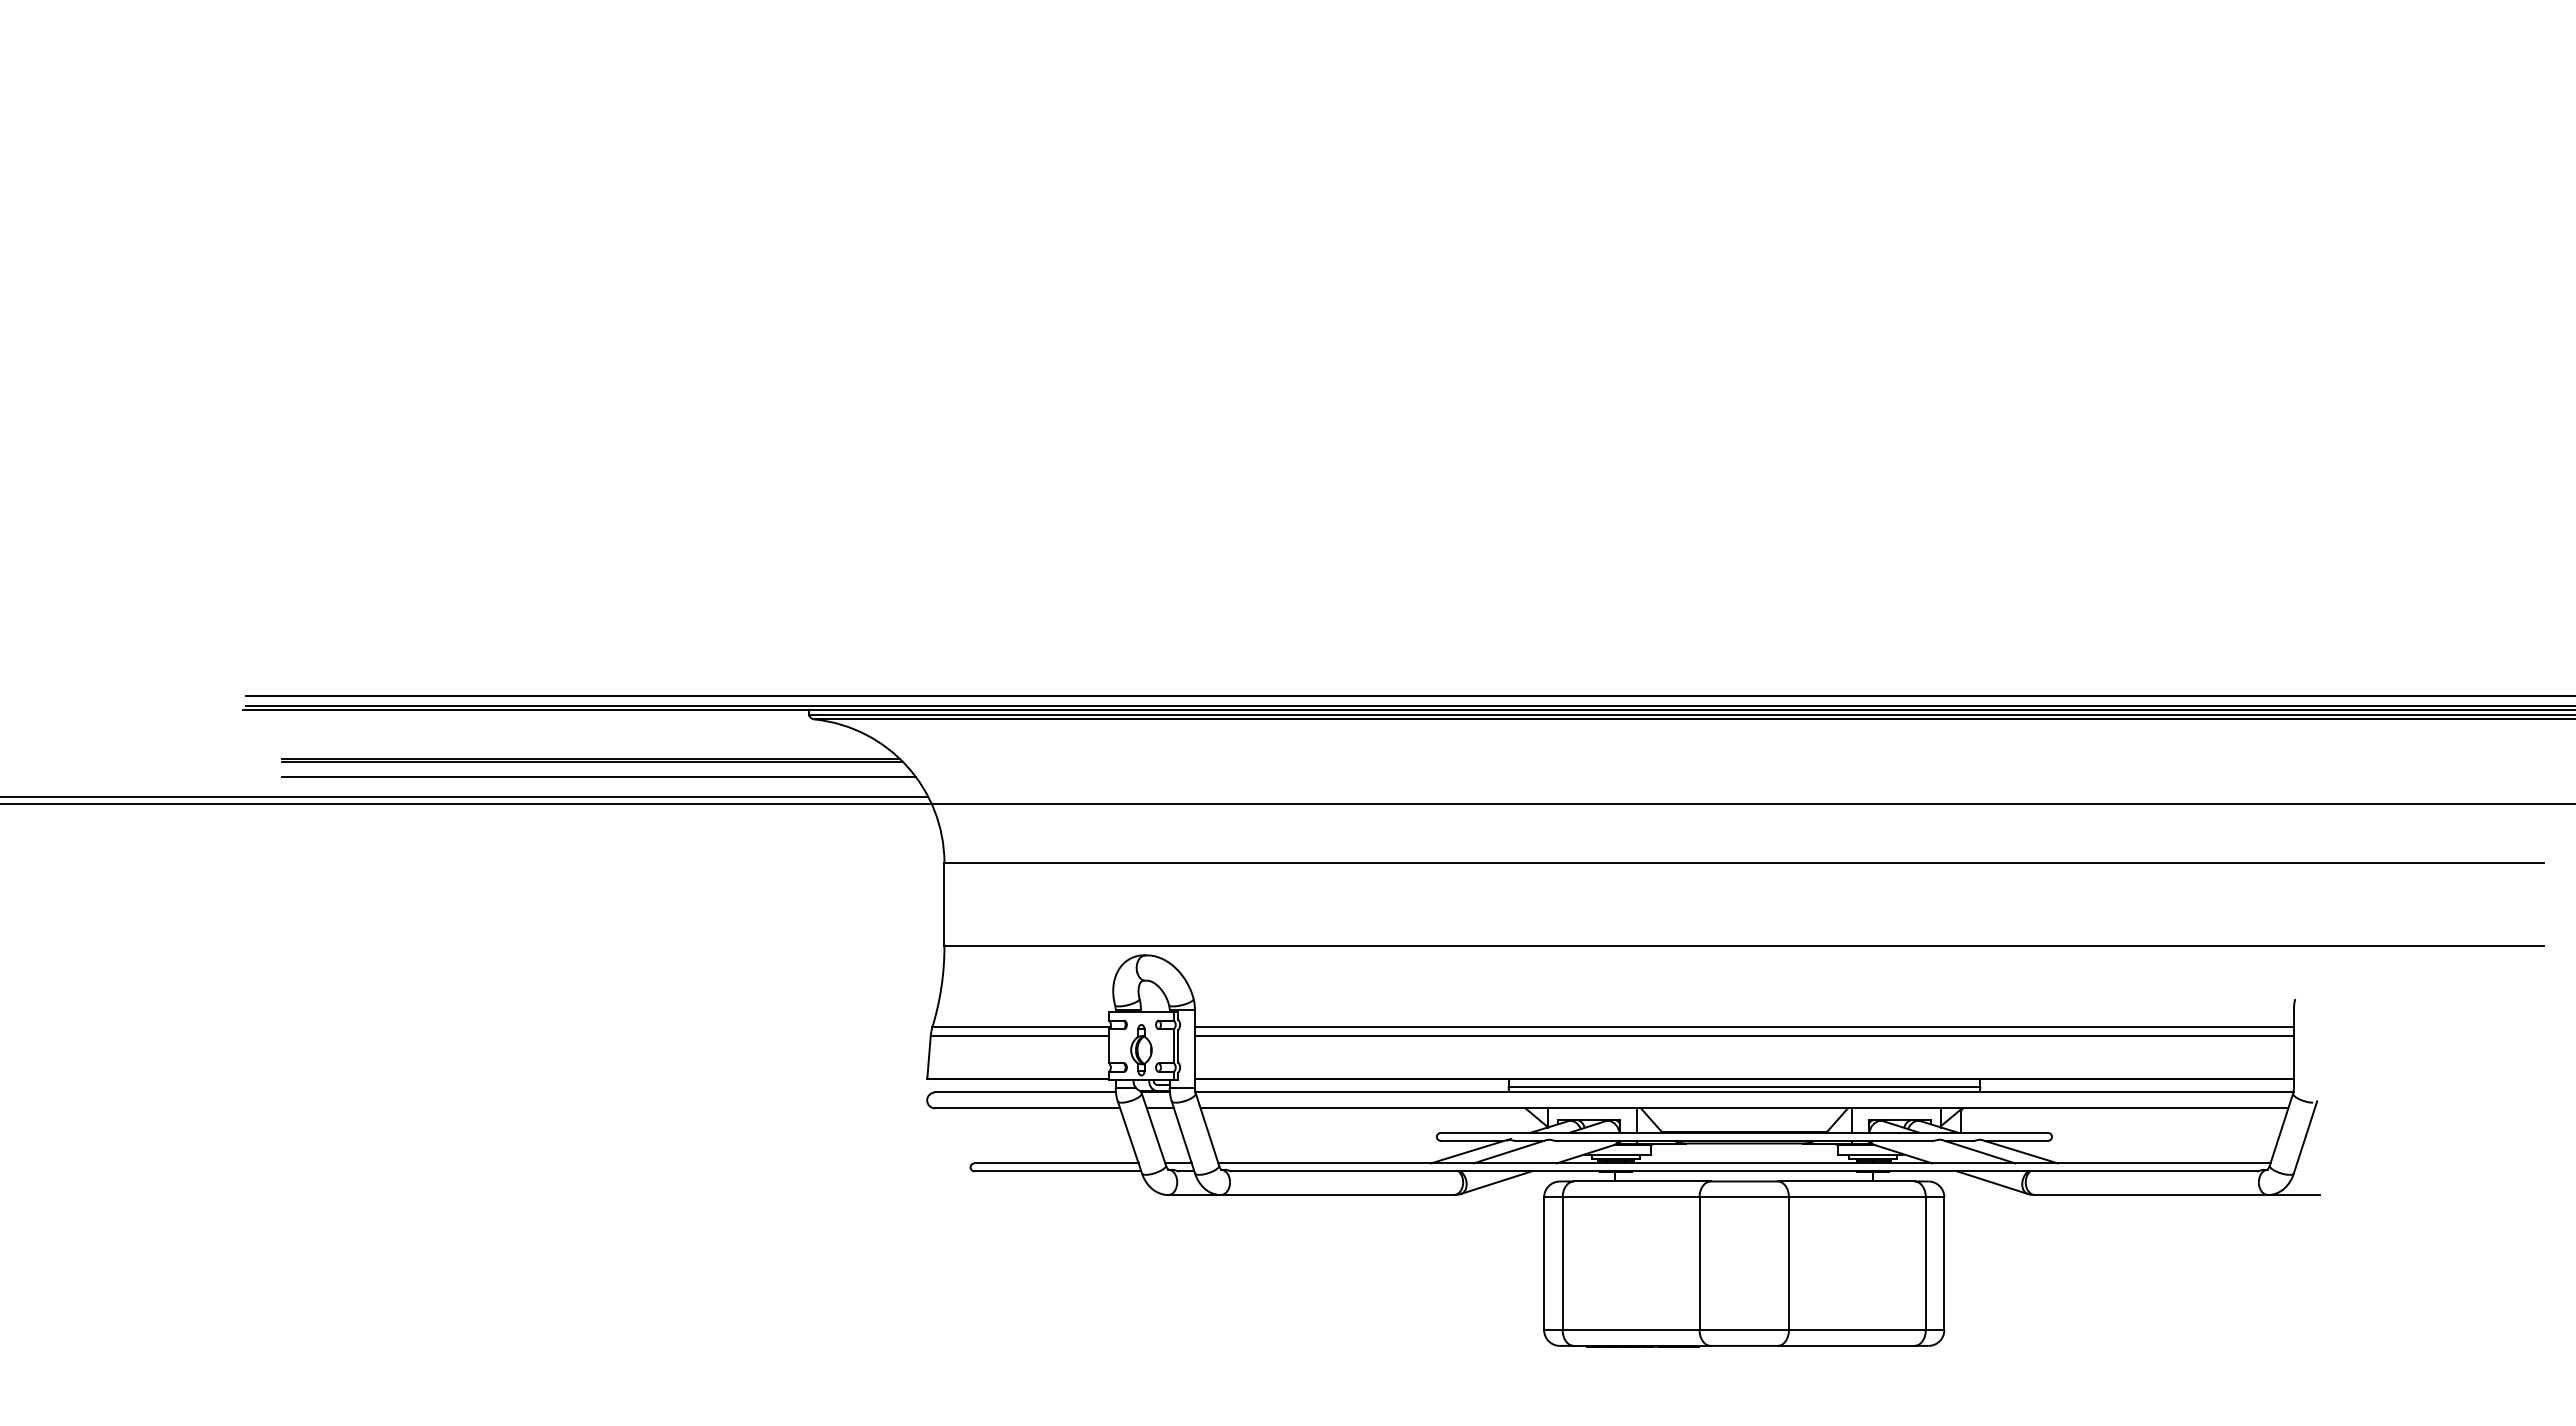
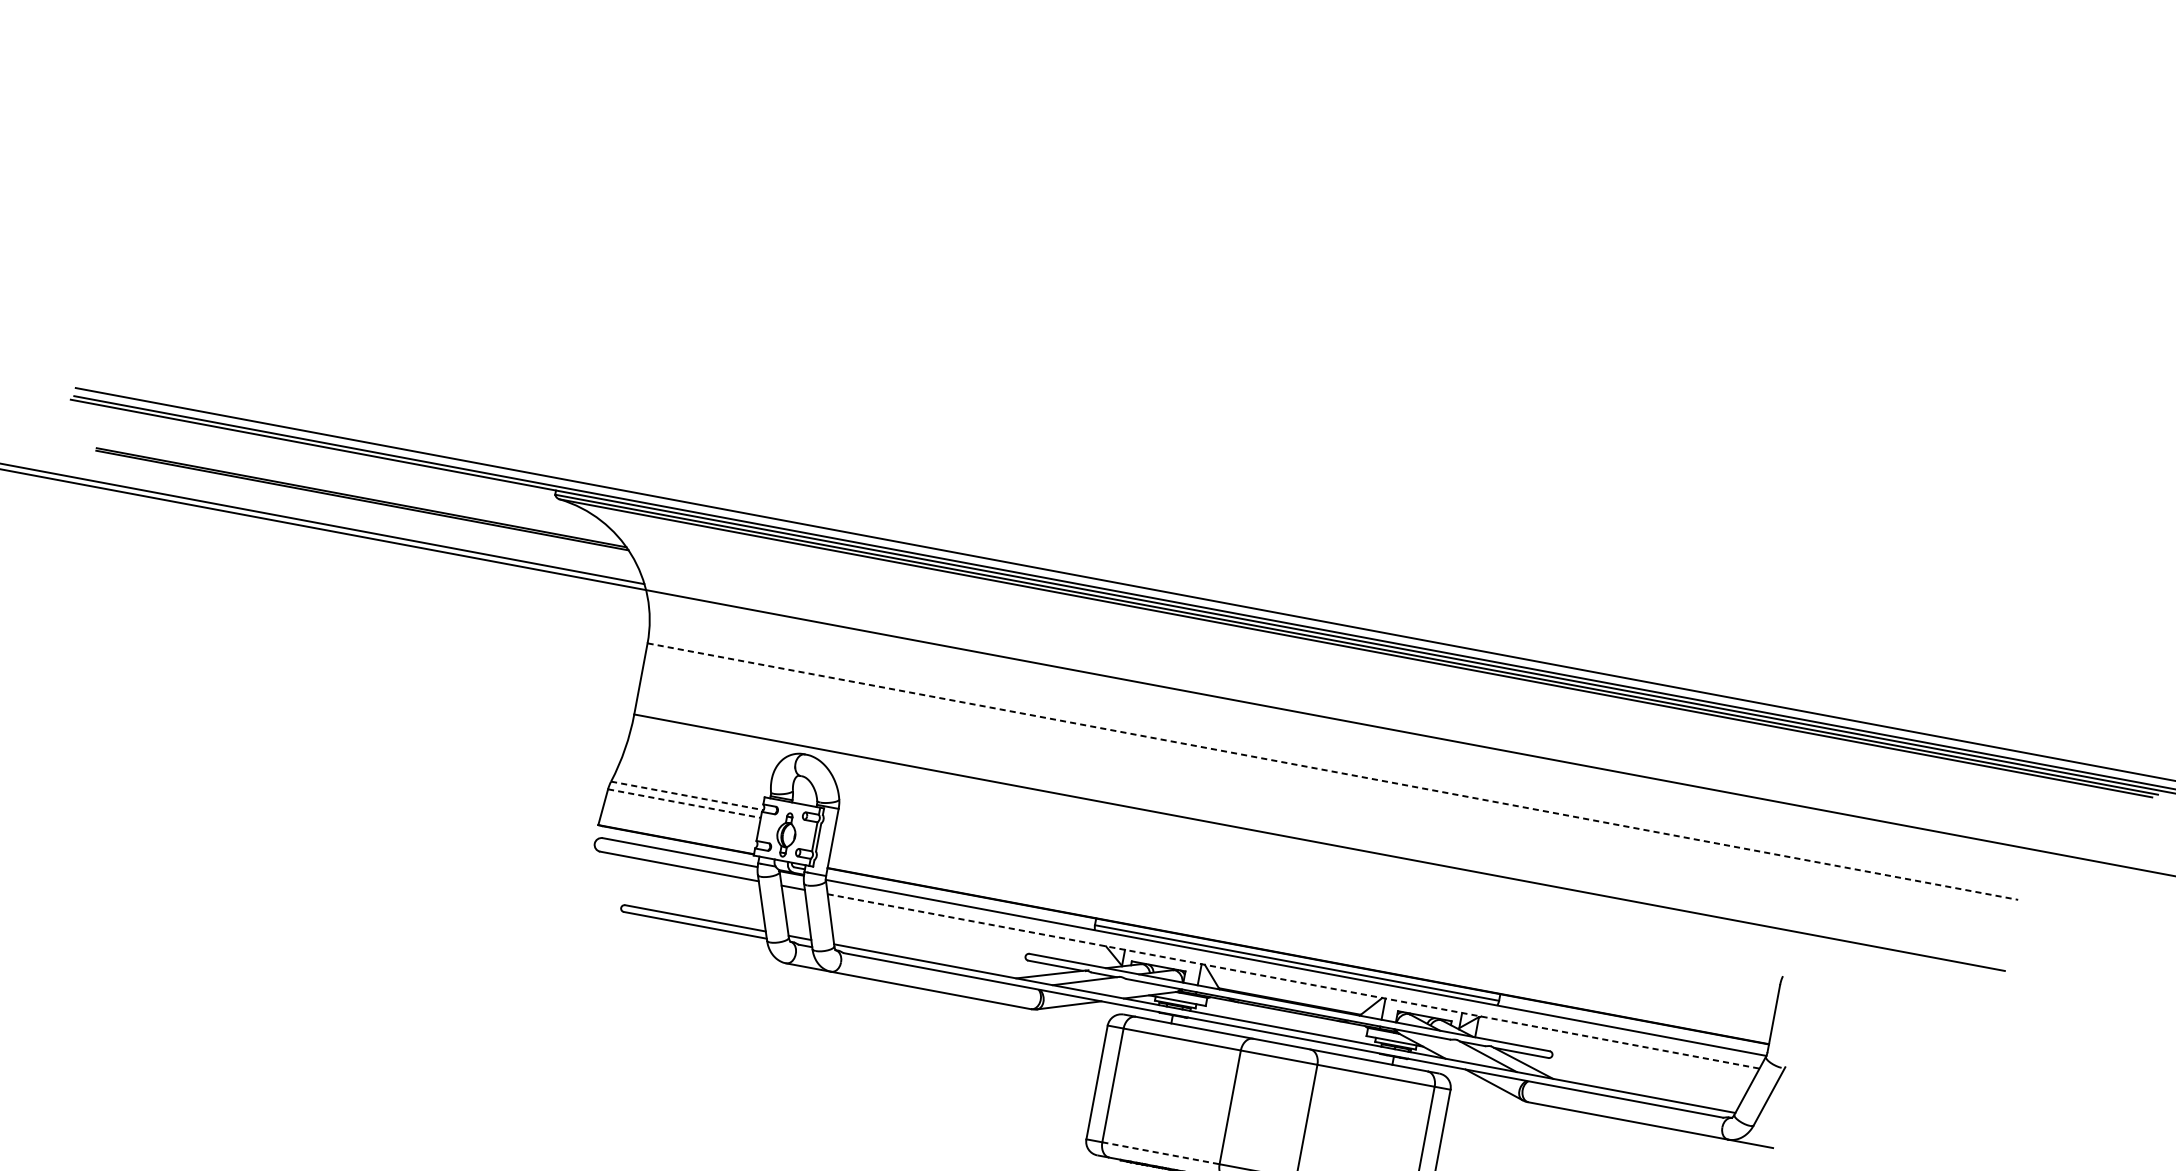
line: (599, 777) -> (365, 514), removed
line: (1744, 863) -> (1332, 771), solid -> dashed
line: (1022, 1026) -> (688, 795), solid -> dashed
line: (1743, 1026) -> (1305, 911), removed
line: (1020, 1036) -> (684, 803), solid -> dashed
line: (1743, 1036) -> (1304, 919), removed
line: (1744, 1108) -> (1293, 981), solid -> dashed
line: (1631, 1330) -> (1161, 1153), solid -> dashed

